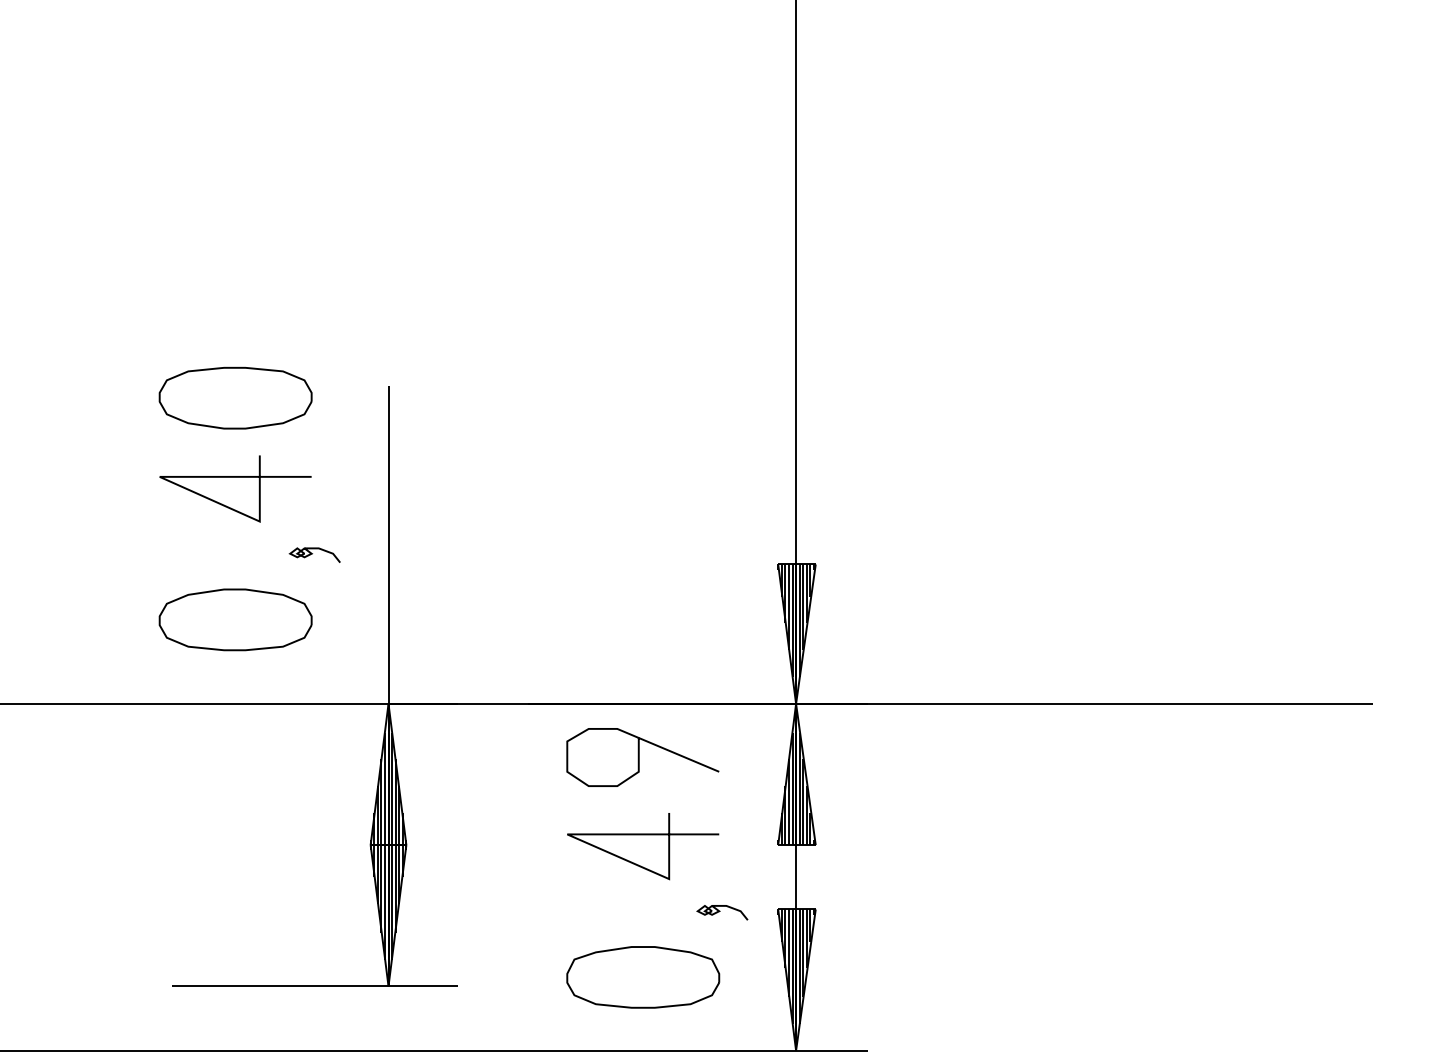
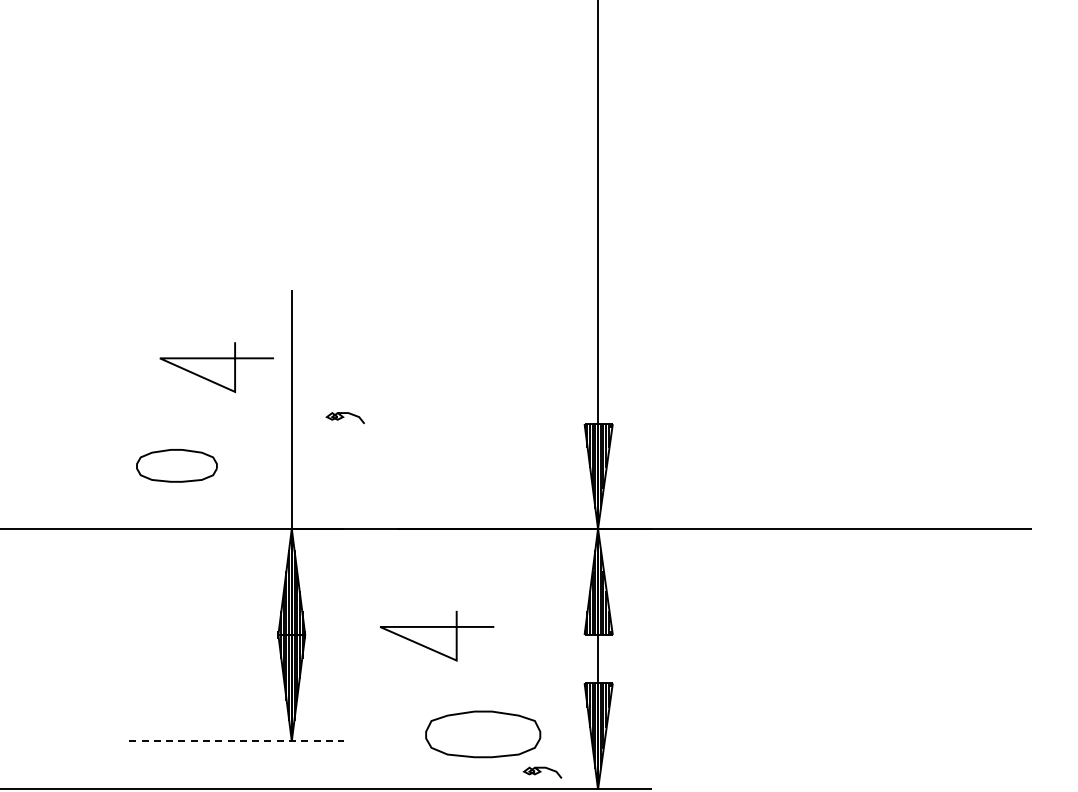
part: (235, 397) -> (176, 298), removed
line: (235, 478) -> (216, 359), moved
part: (313, 555) -> (344, 418), moved
part: (235, 619) -> (176, 465), size x0.7
curve: (639, 756) -> (480, 568), removed
line: (642, 835) -> (436, 627), moved
part: (722, 912) -> (542, 772), moved
line: (316, 986) -> (237, 741), solid -> dashed

